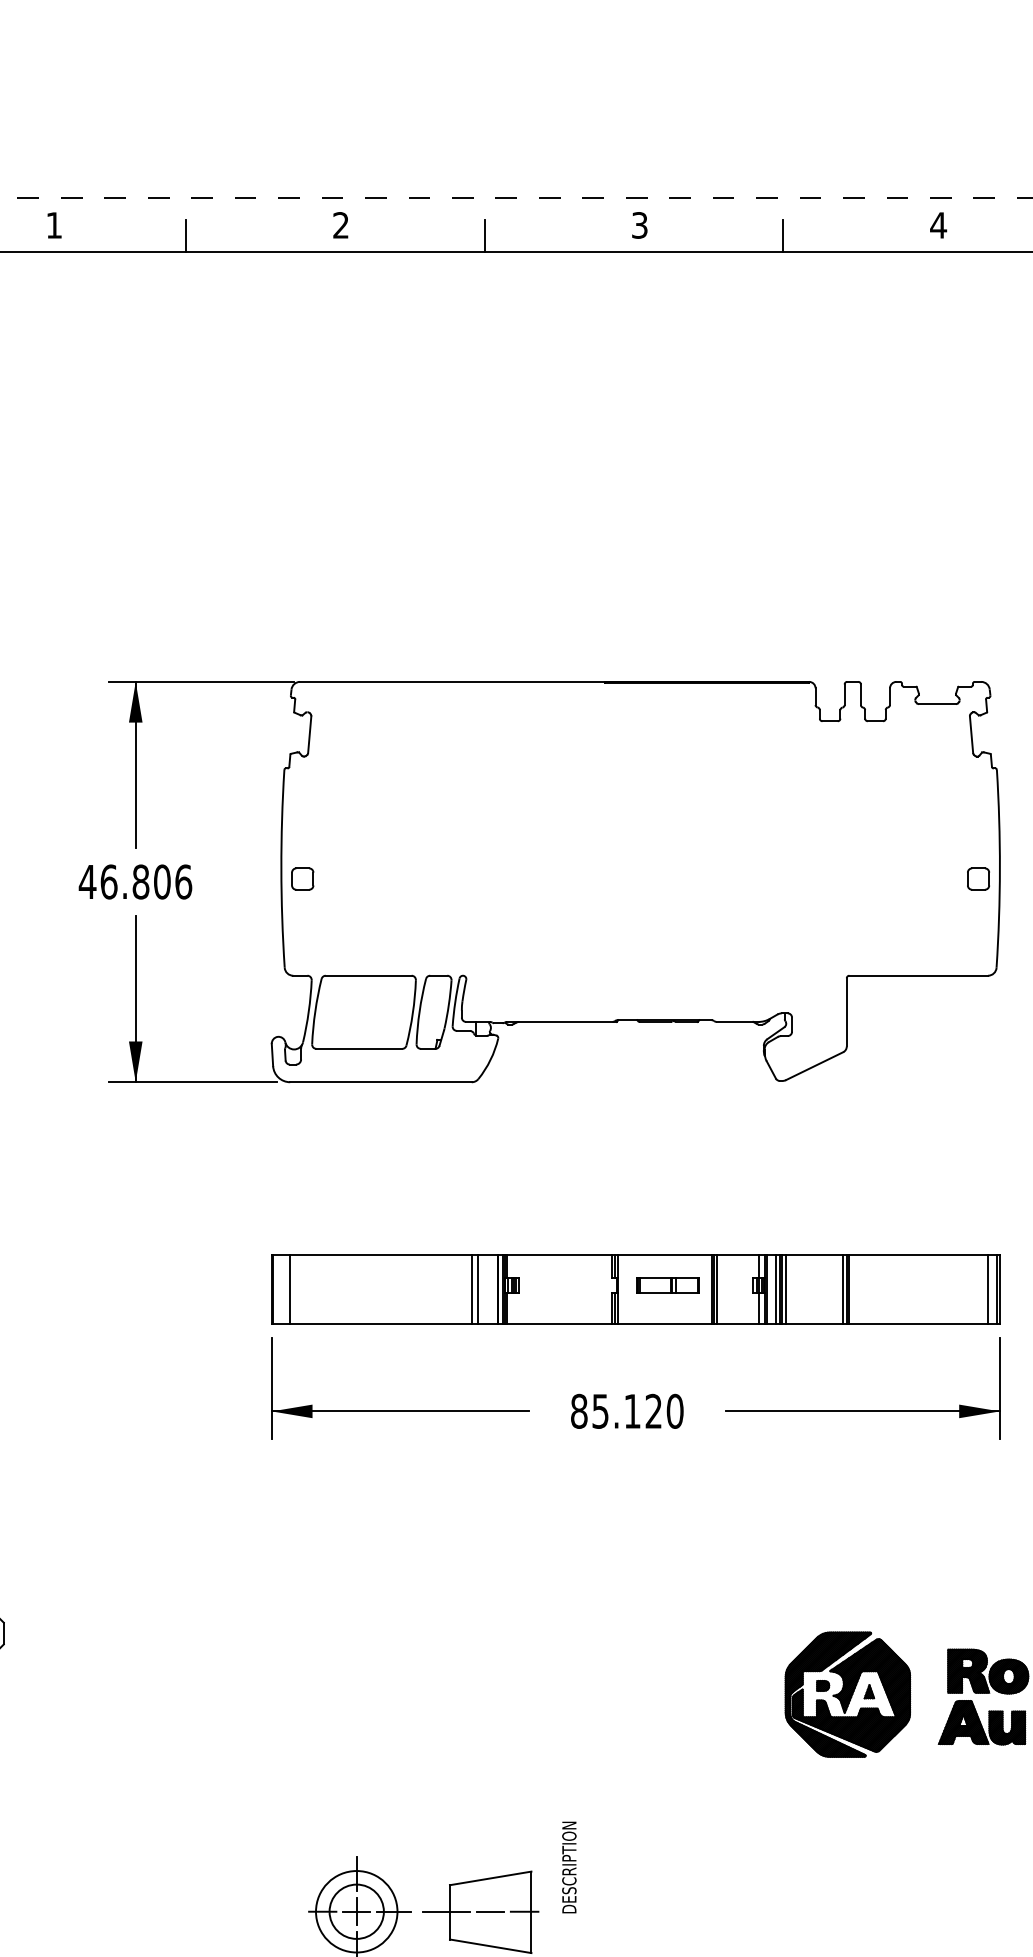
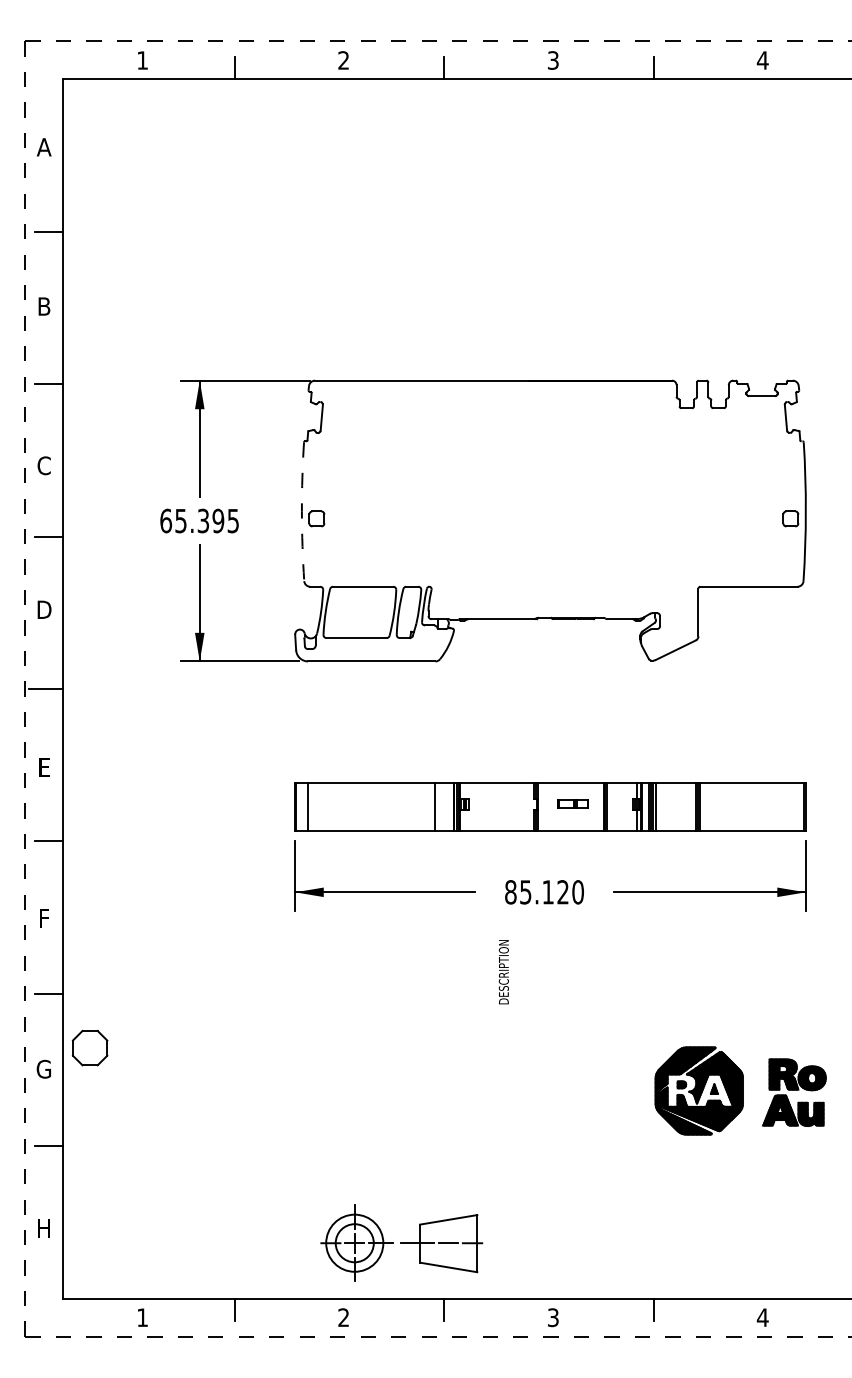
arc: (280, 868) -> (301, 511), solid -> dashed
text: (135, 881) -> (199, 520), 46.806 -> 65.395
part: (667, 1286) -> (572, 804), size x0.7
line: (478, 1289) -> (440, 806), removed
line: (987, 1289) -> (797, 806), removed
text: (568, 1867) -> (503, 972), moved

